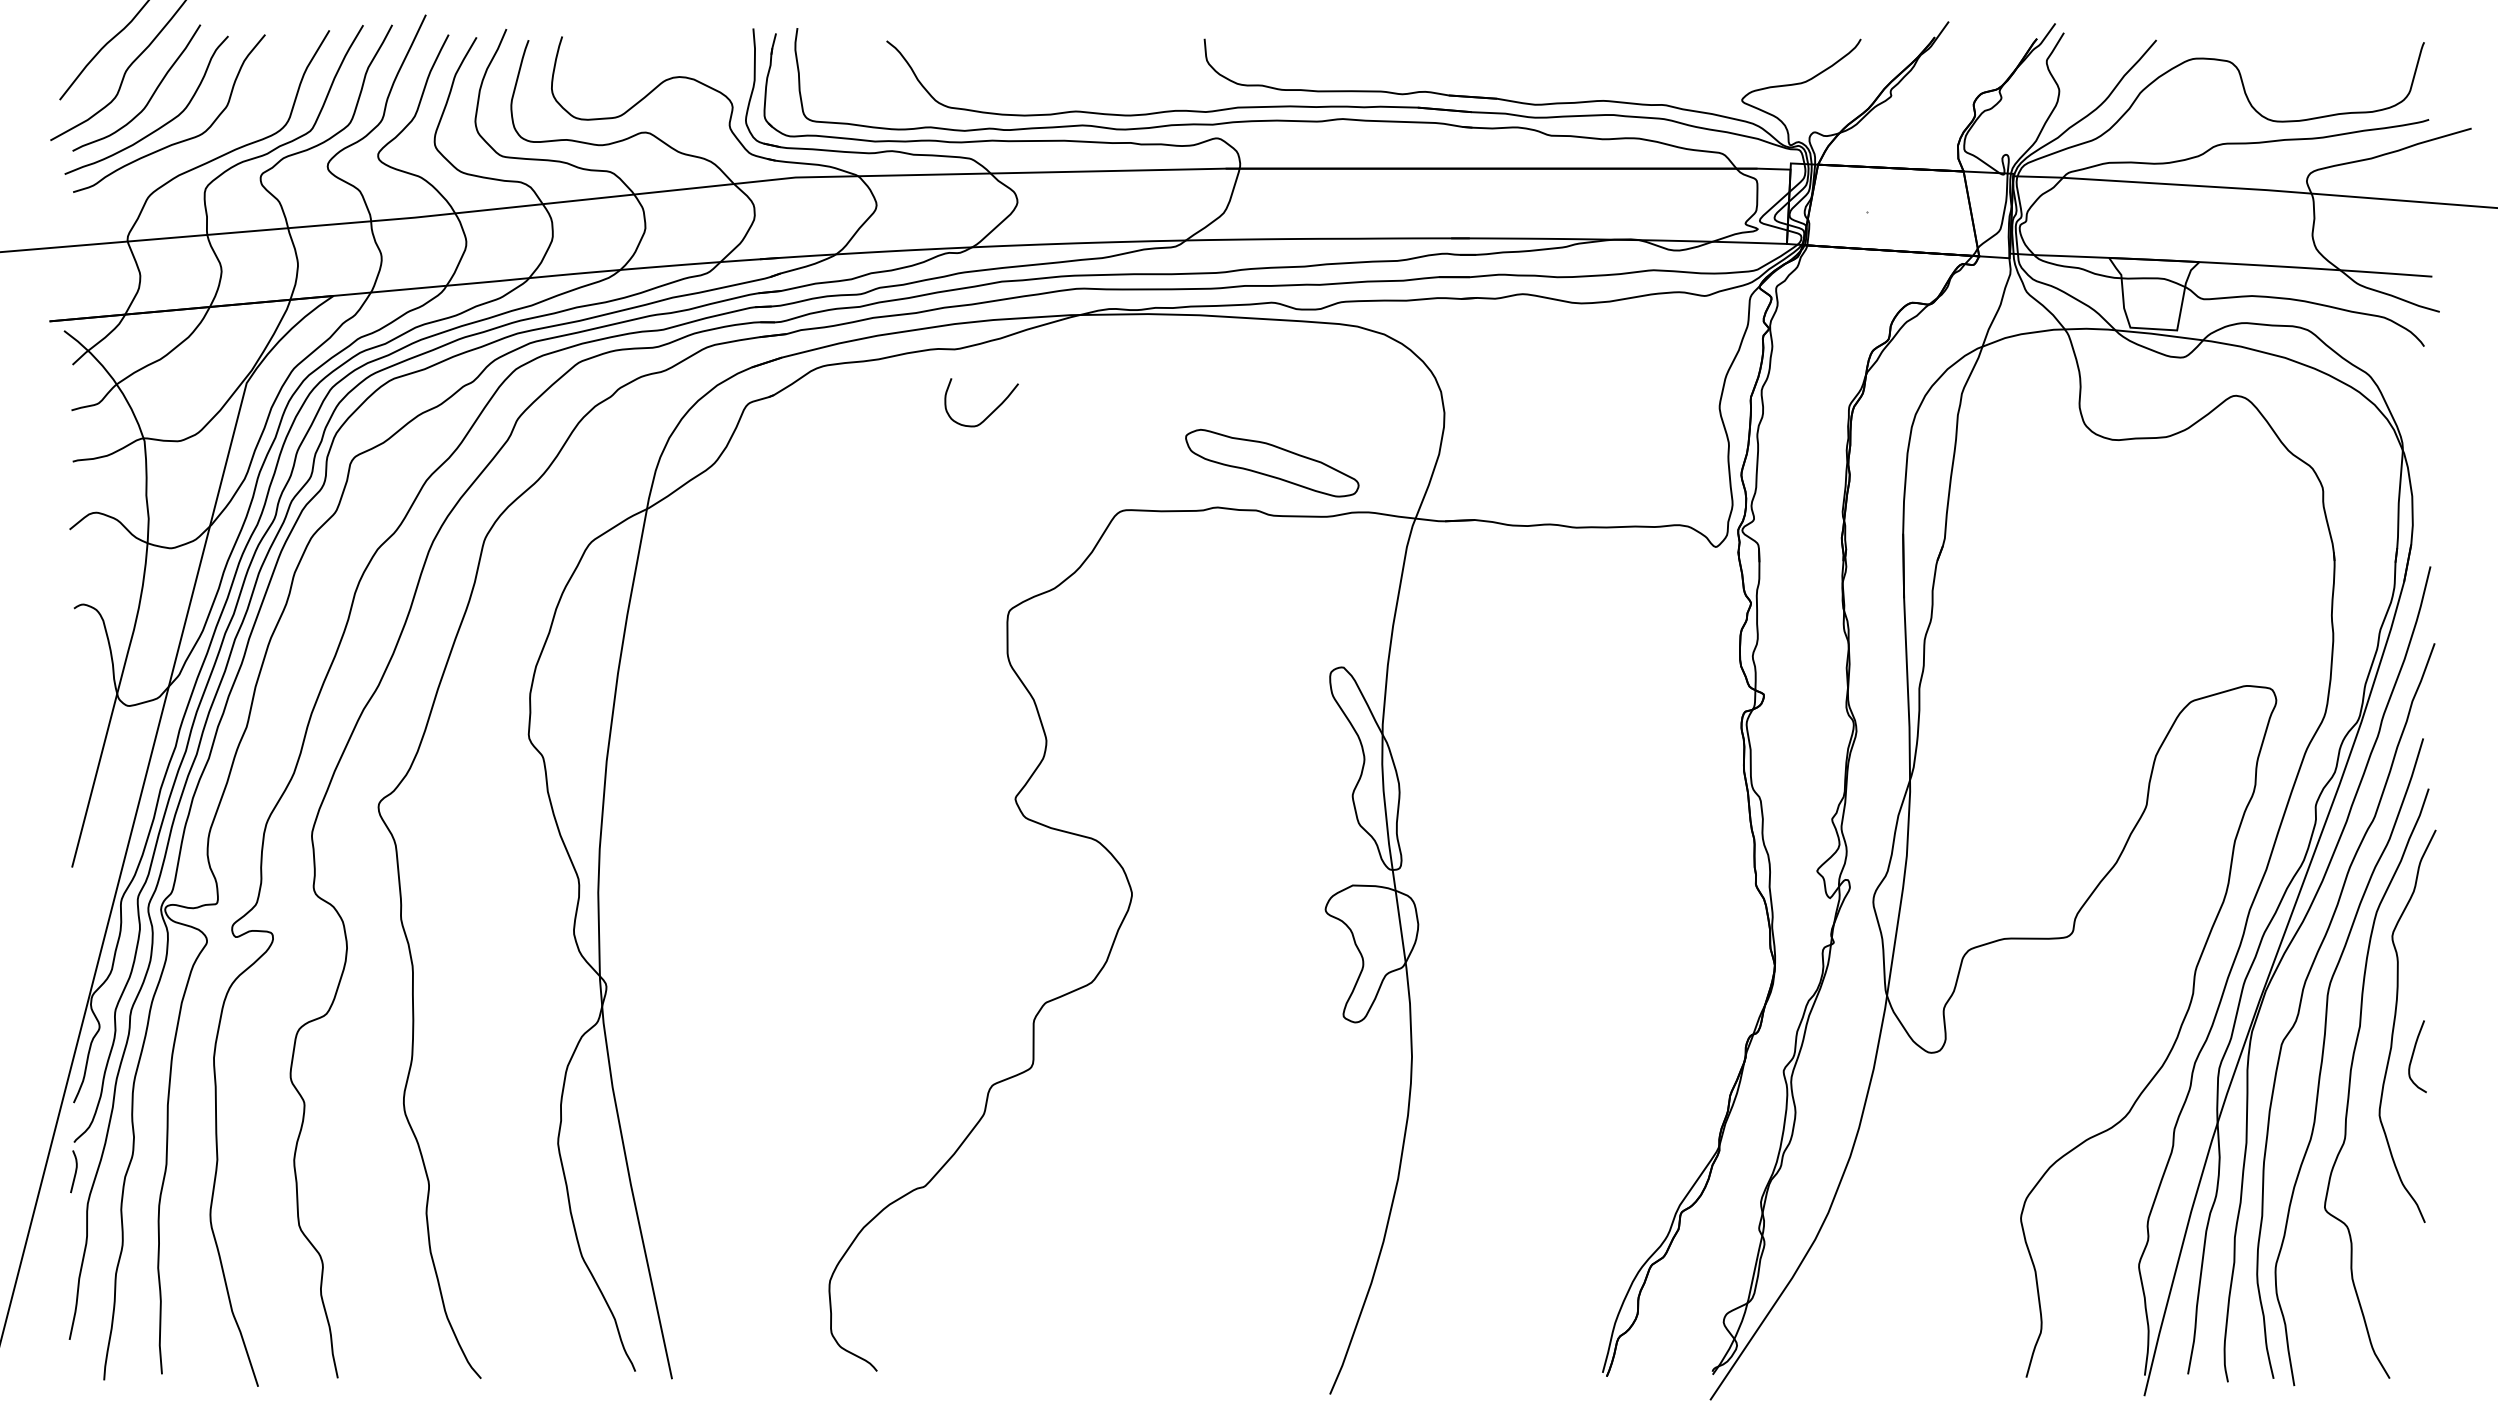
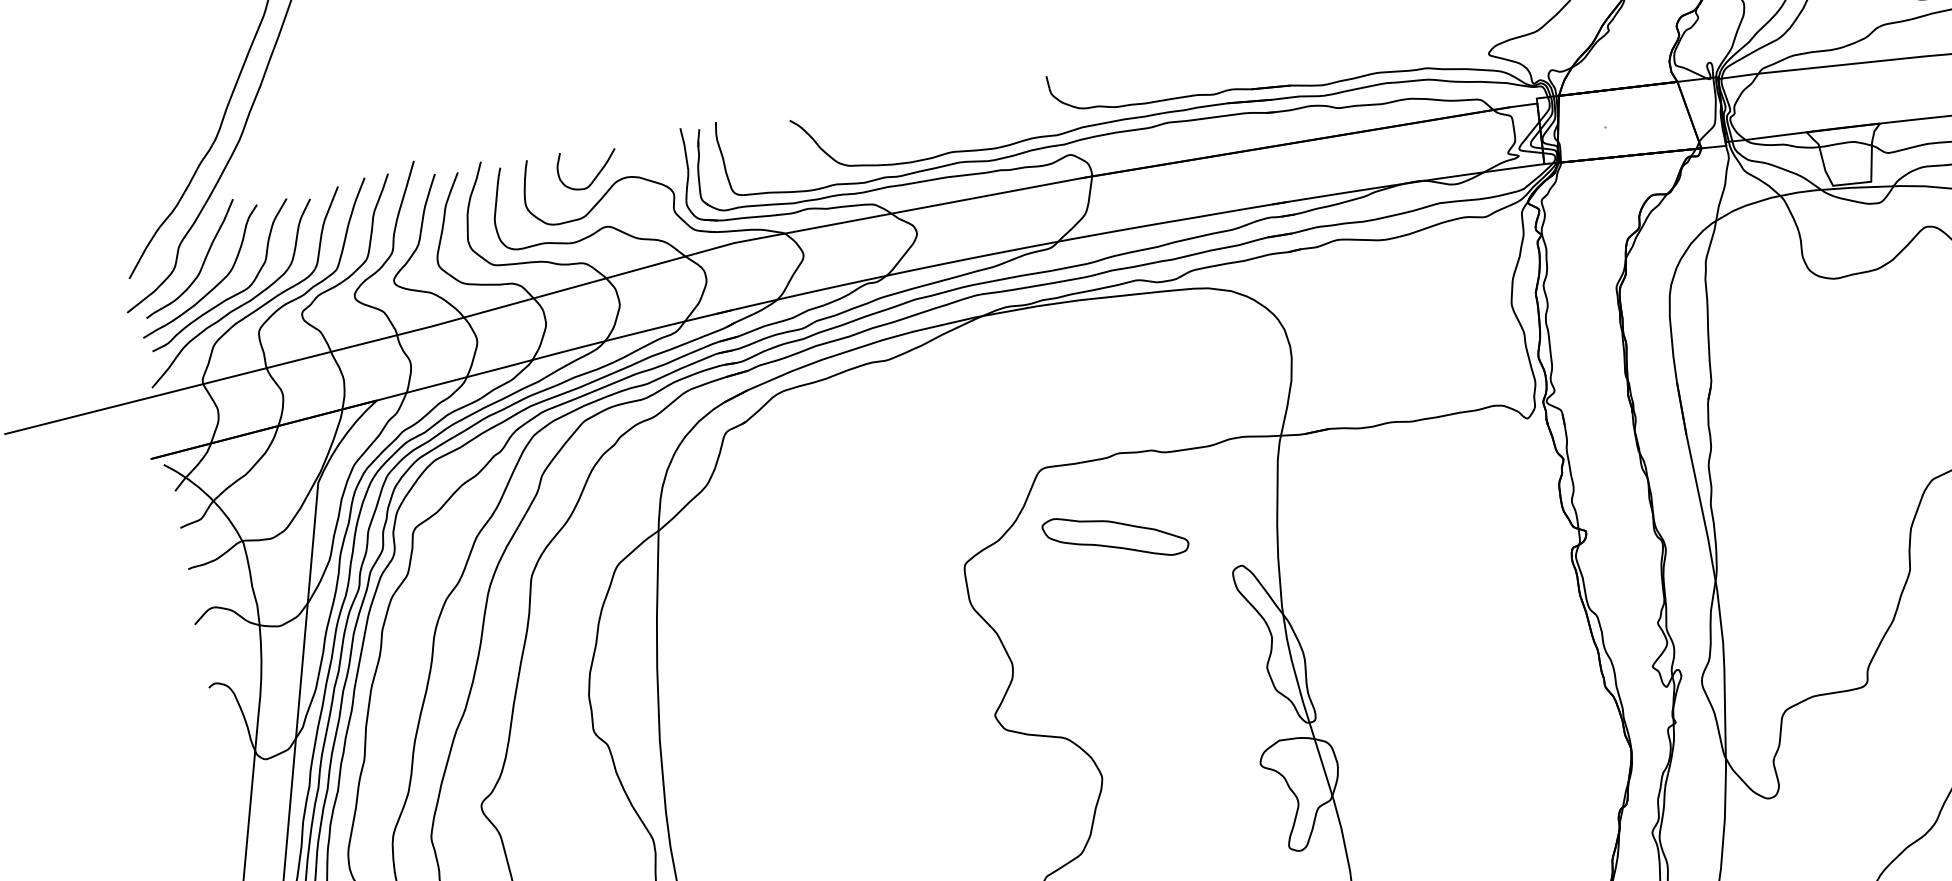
curve: (184, 155) -> (237, 306), added
curve: (991, 412) -> (596, 175), moved
part: (1272, 462) -> (1115, 536), moved

